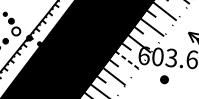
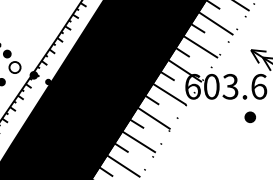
line: (126, 60) -> (169, 94), dashed -> solid
part: (163, 79) -> (249, 117), moved

